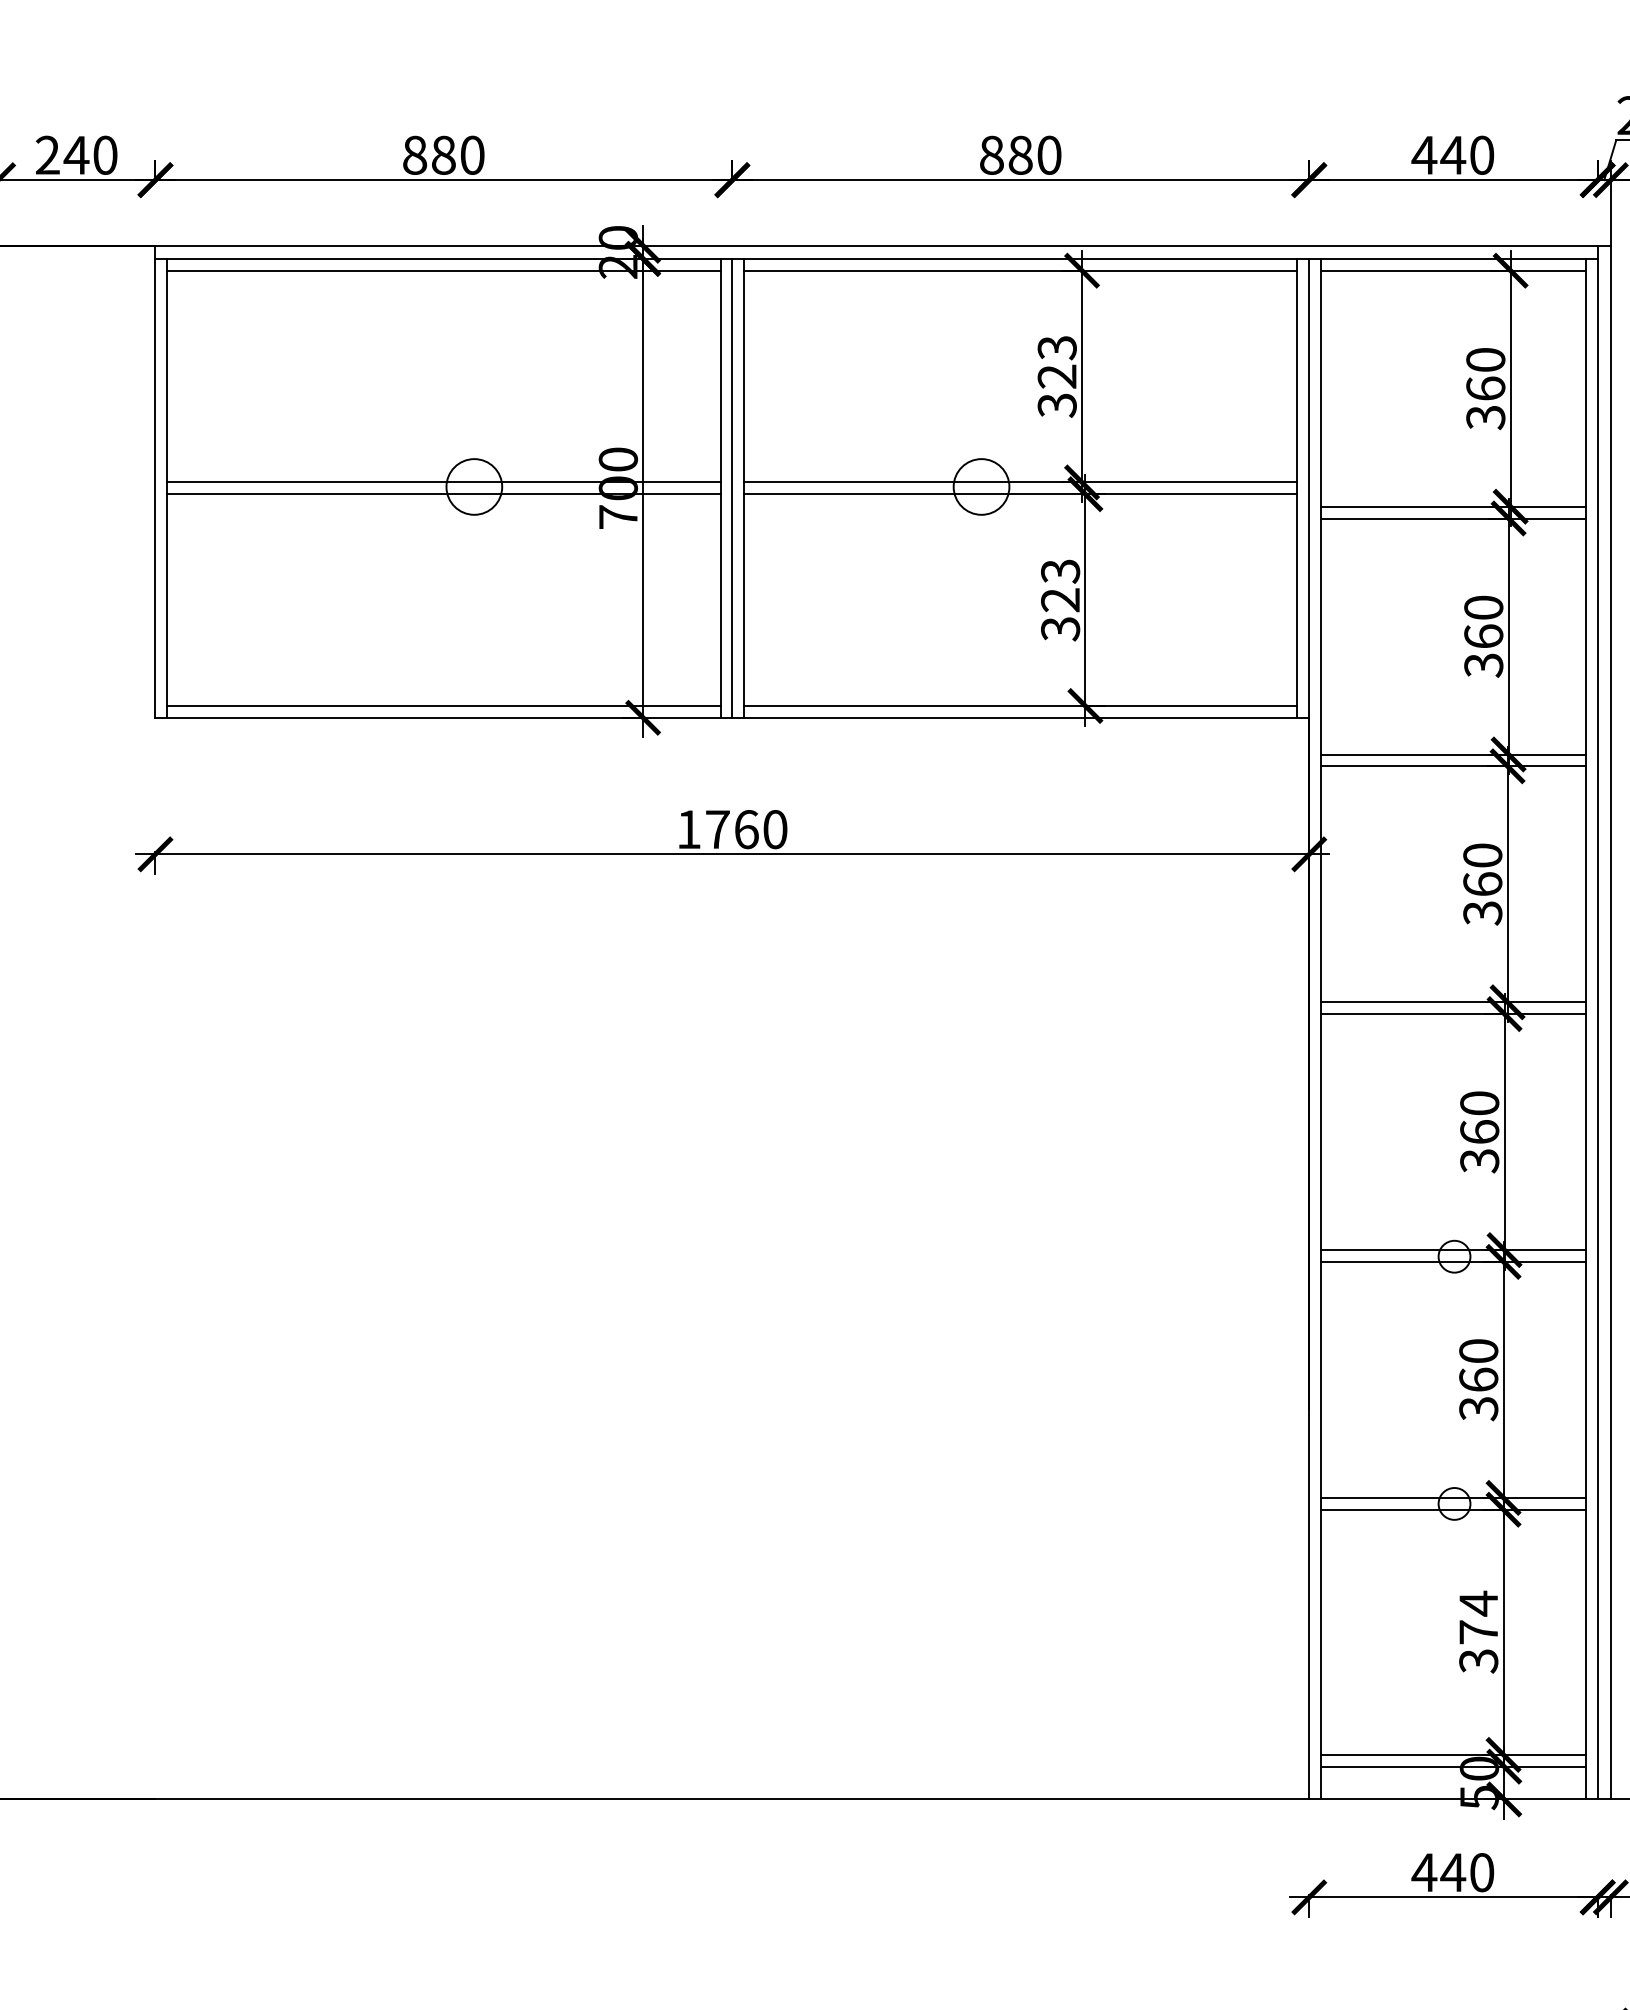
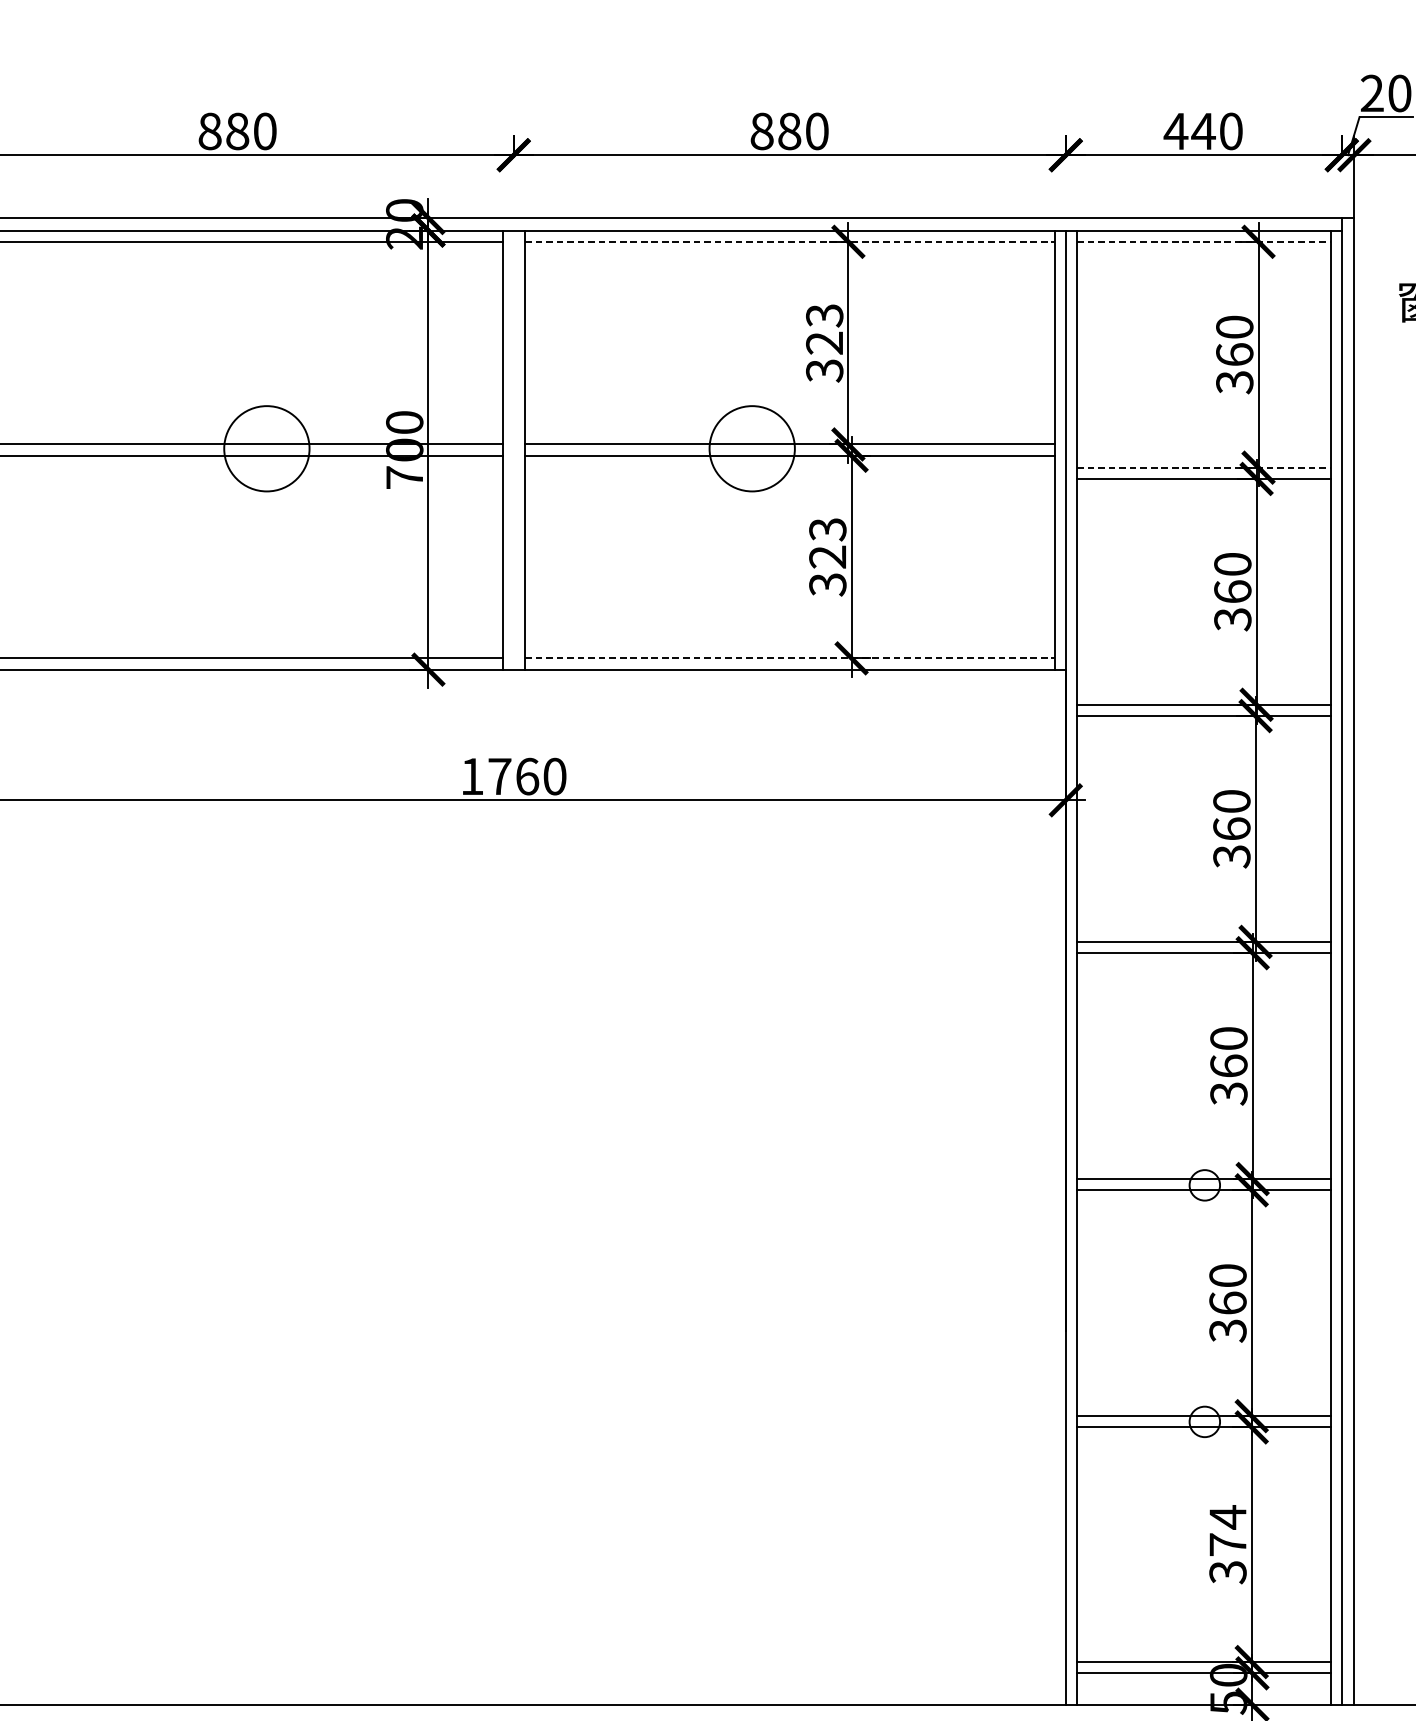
line: (1020, 270) -> (789, 241), solid -> dashed
line: (1453, 270) -> (1203, 241), solid -> dashed
circle: (474, 486) -> (267, 448), size x1.6
circle: (981, 486) -> (752, 448), size x1.6
line: (732, 487) -> (513, 449), removed
line: (1453, 506) -> (1203, 467), solid -> dashed
line: (1020, 705) -> (789, 657), solid -> dashed

